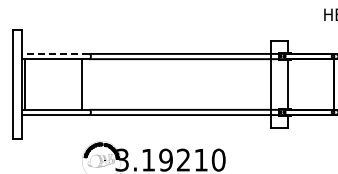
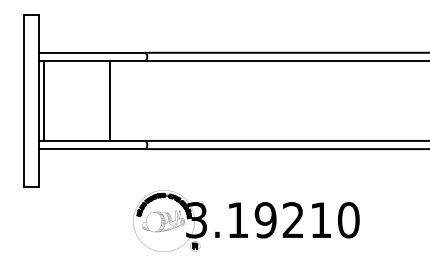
line: (55, 53) -> (91, 52), dashed -> solid
line: (82, 84) -> (110, 100), moved

